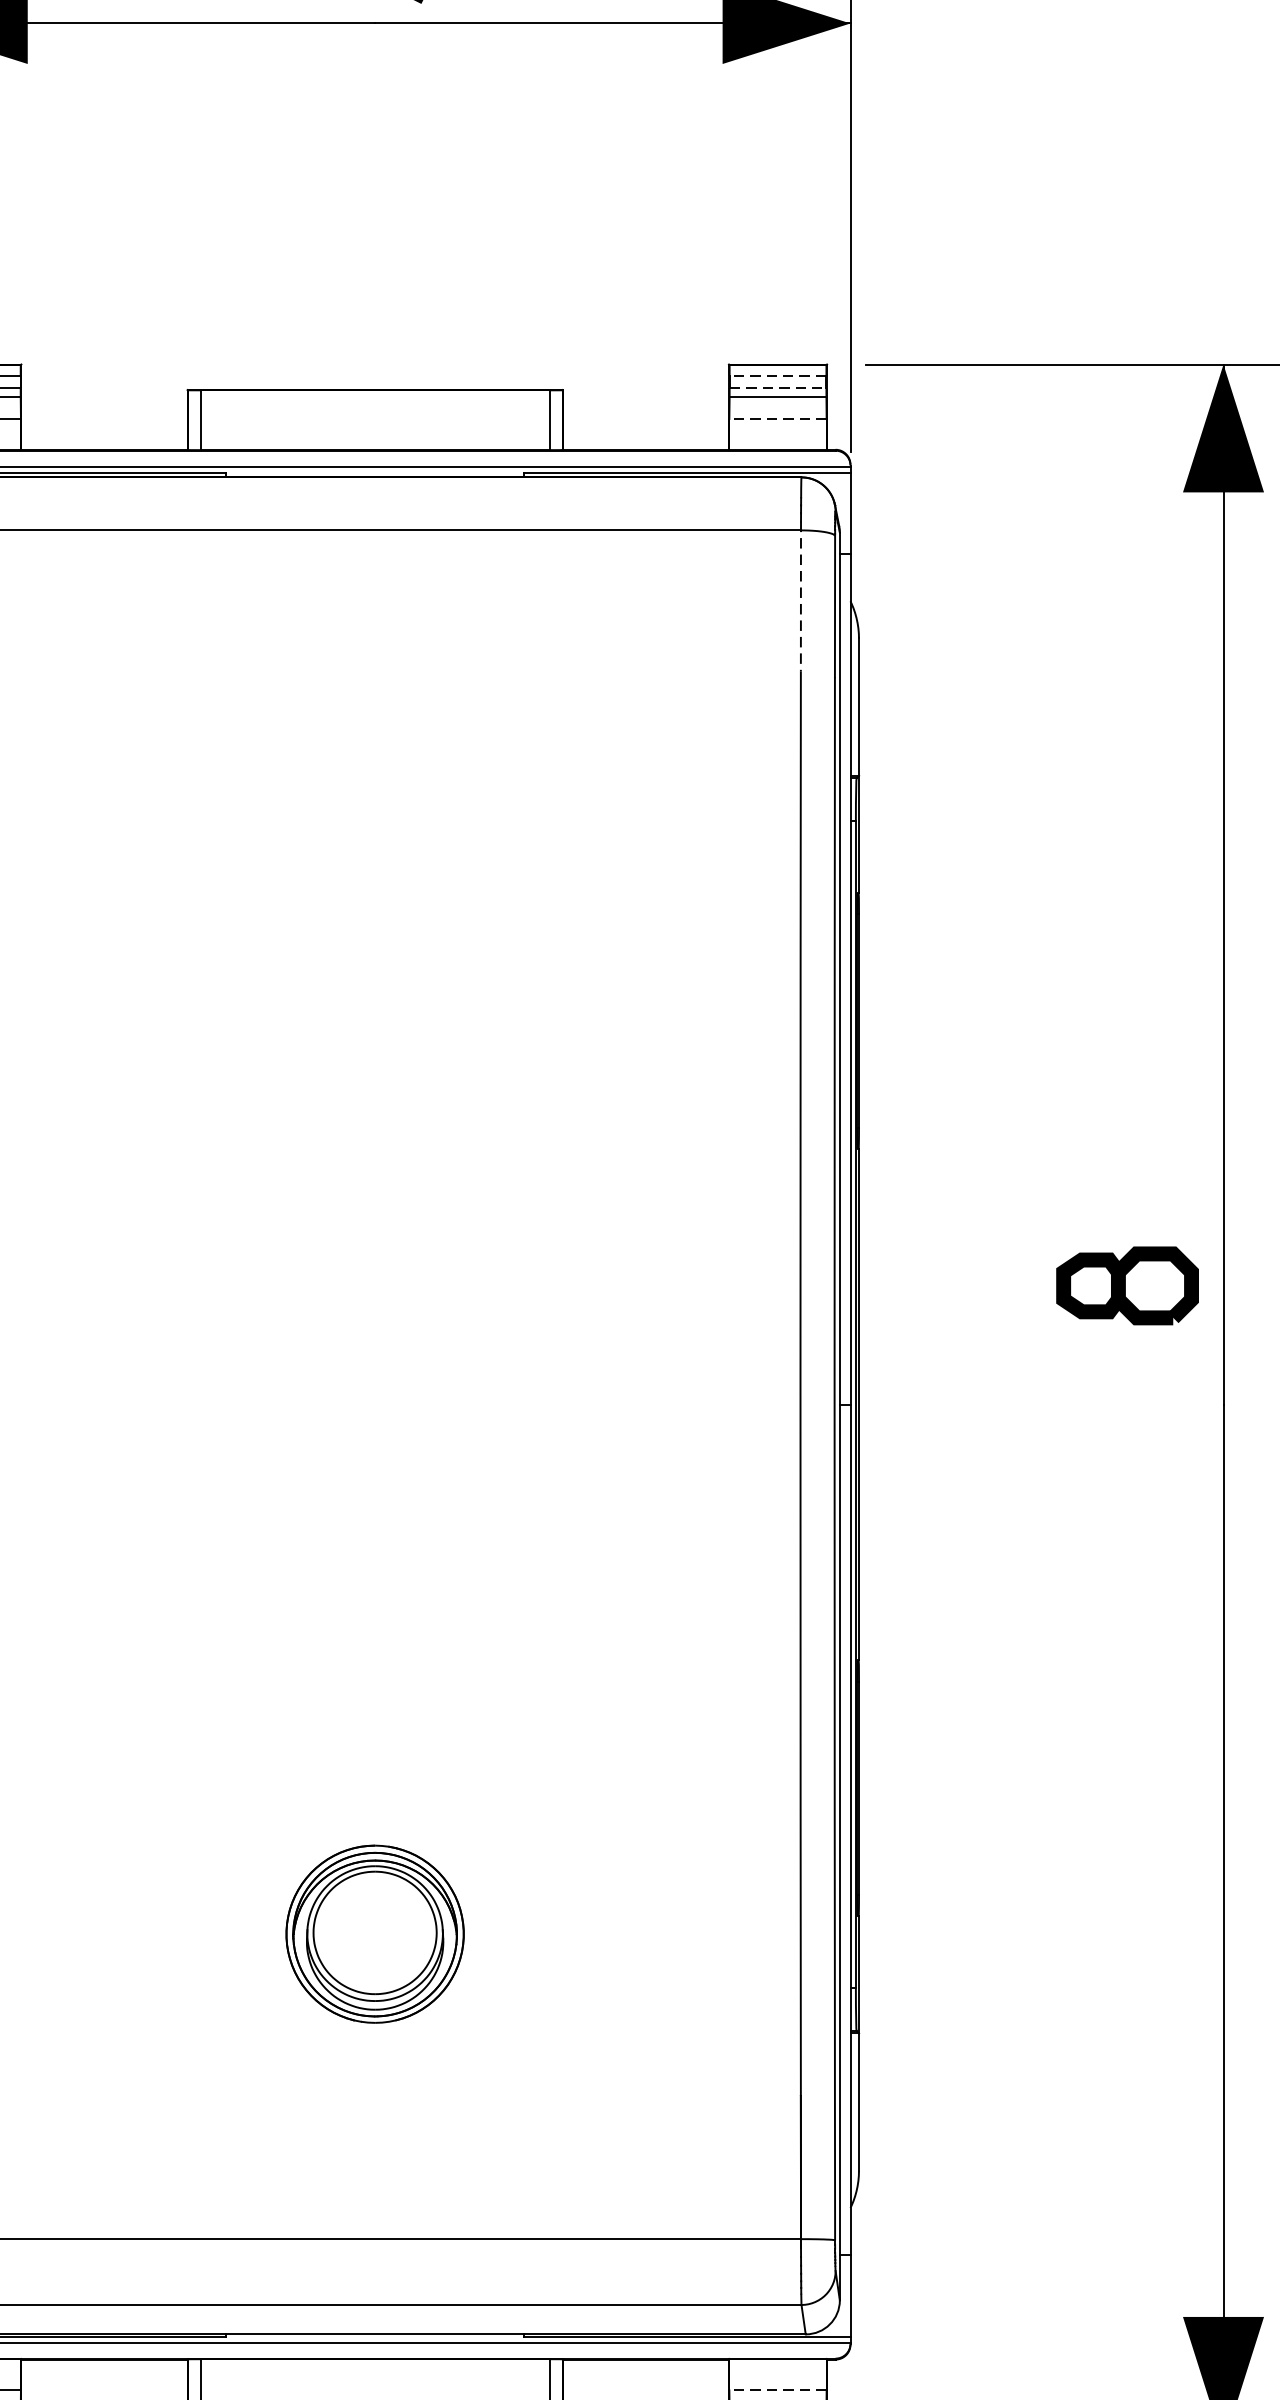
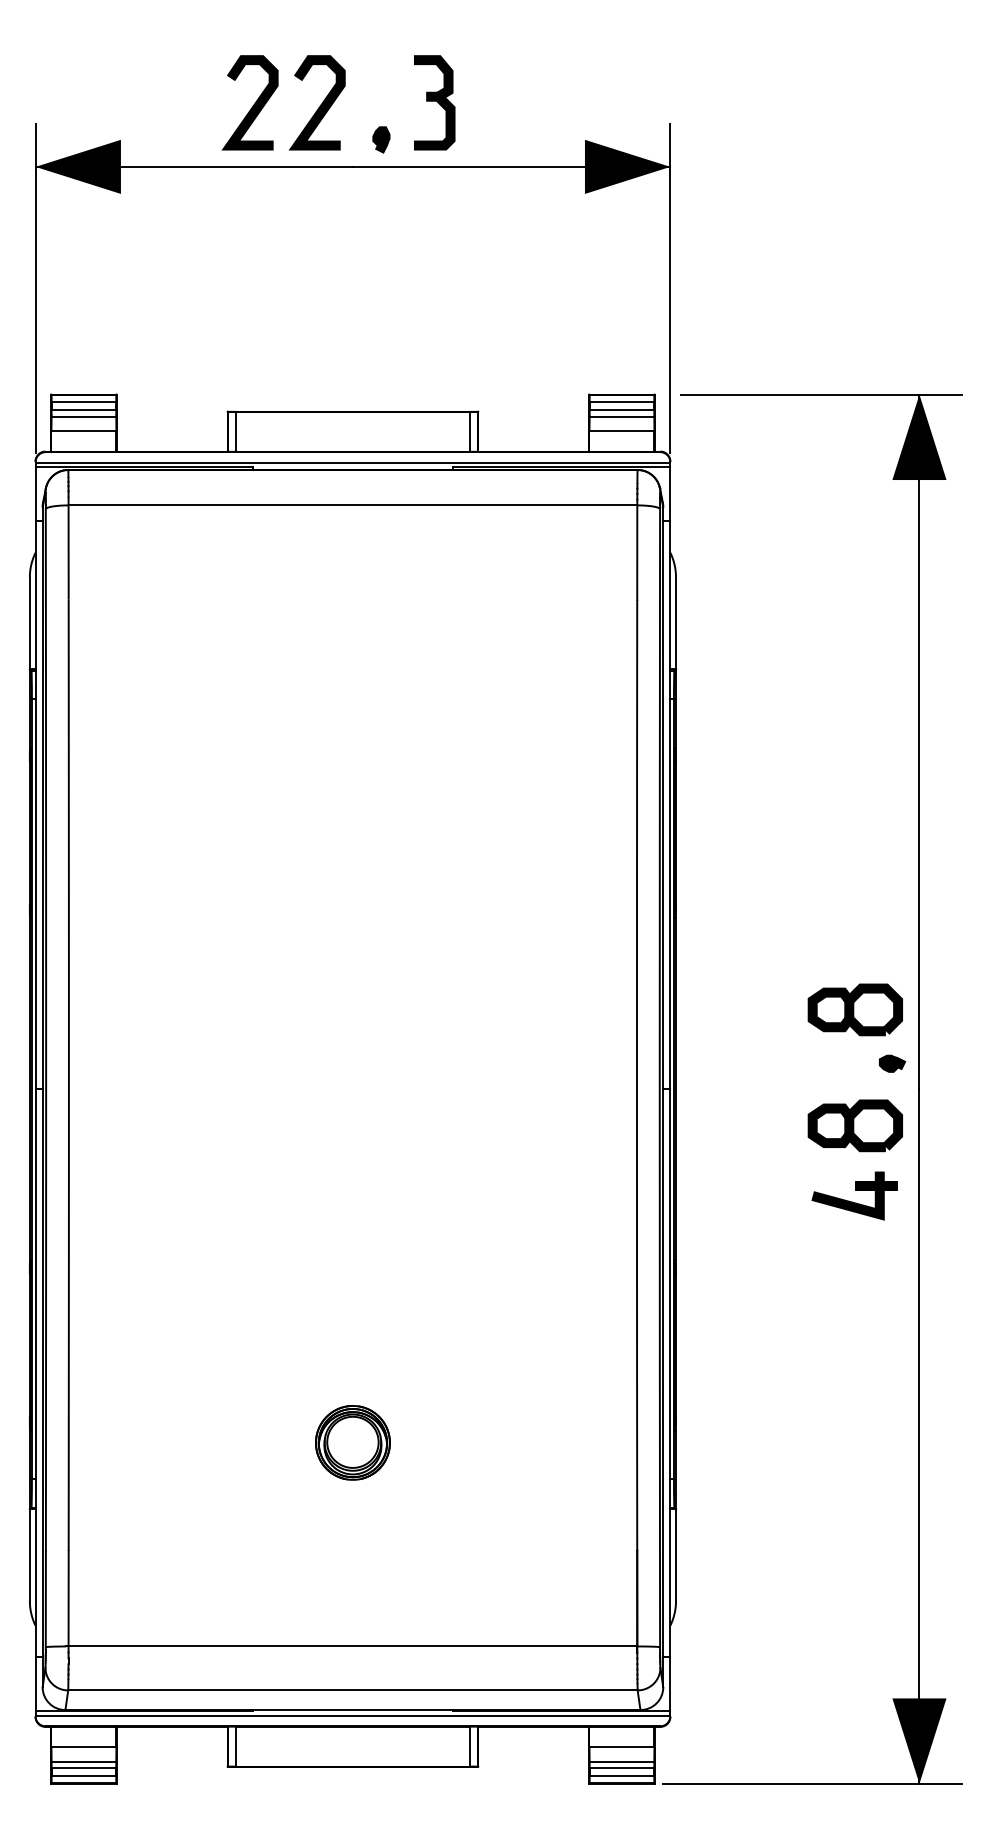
line: (777, 376) -> (621, 402), dashed -> solid
line: (778, 388) -> (622, 410), dashed -> solid
line: (777, 418) -> (621, 430), dashed -> solid
line: (801, 597) -> (637, 550), dashed -> solid
part: (1183, 1366) -> (892, 1063), added
part: (1126, 1458) -> (854, 1125), added
part: (1126, 1563) -> (854, 1195), added
part: (374, 1933) -> (352, 1442), size x0.62
line: (777, 2390) -> (621, 1747), dashed -> solid

